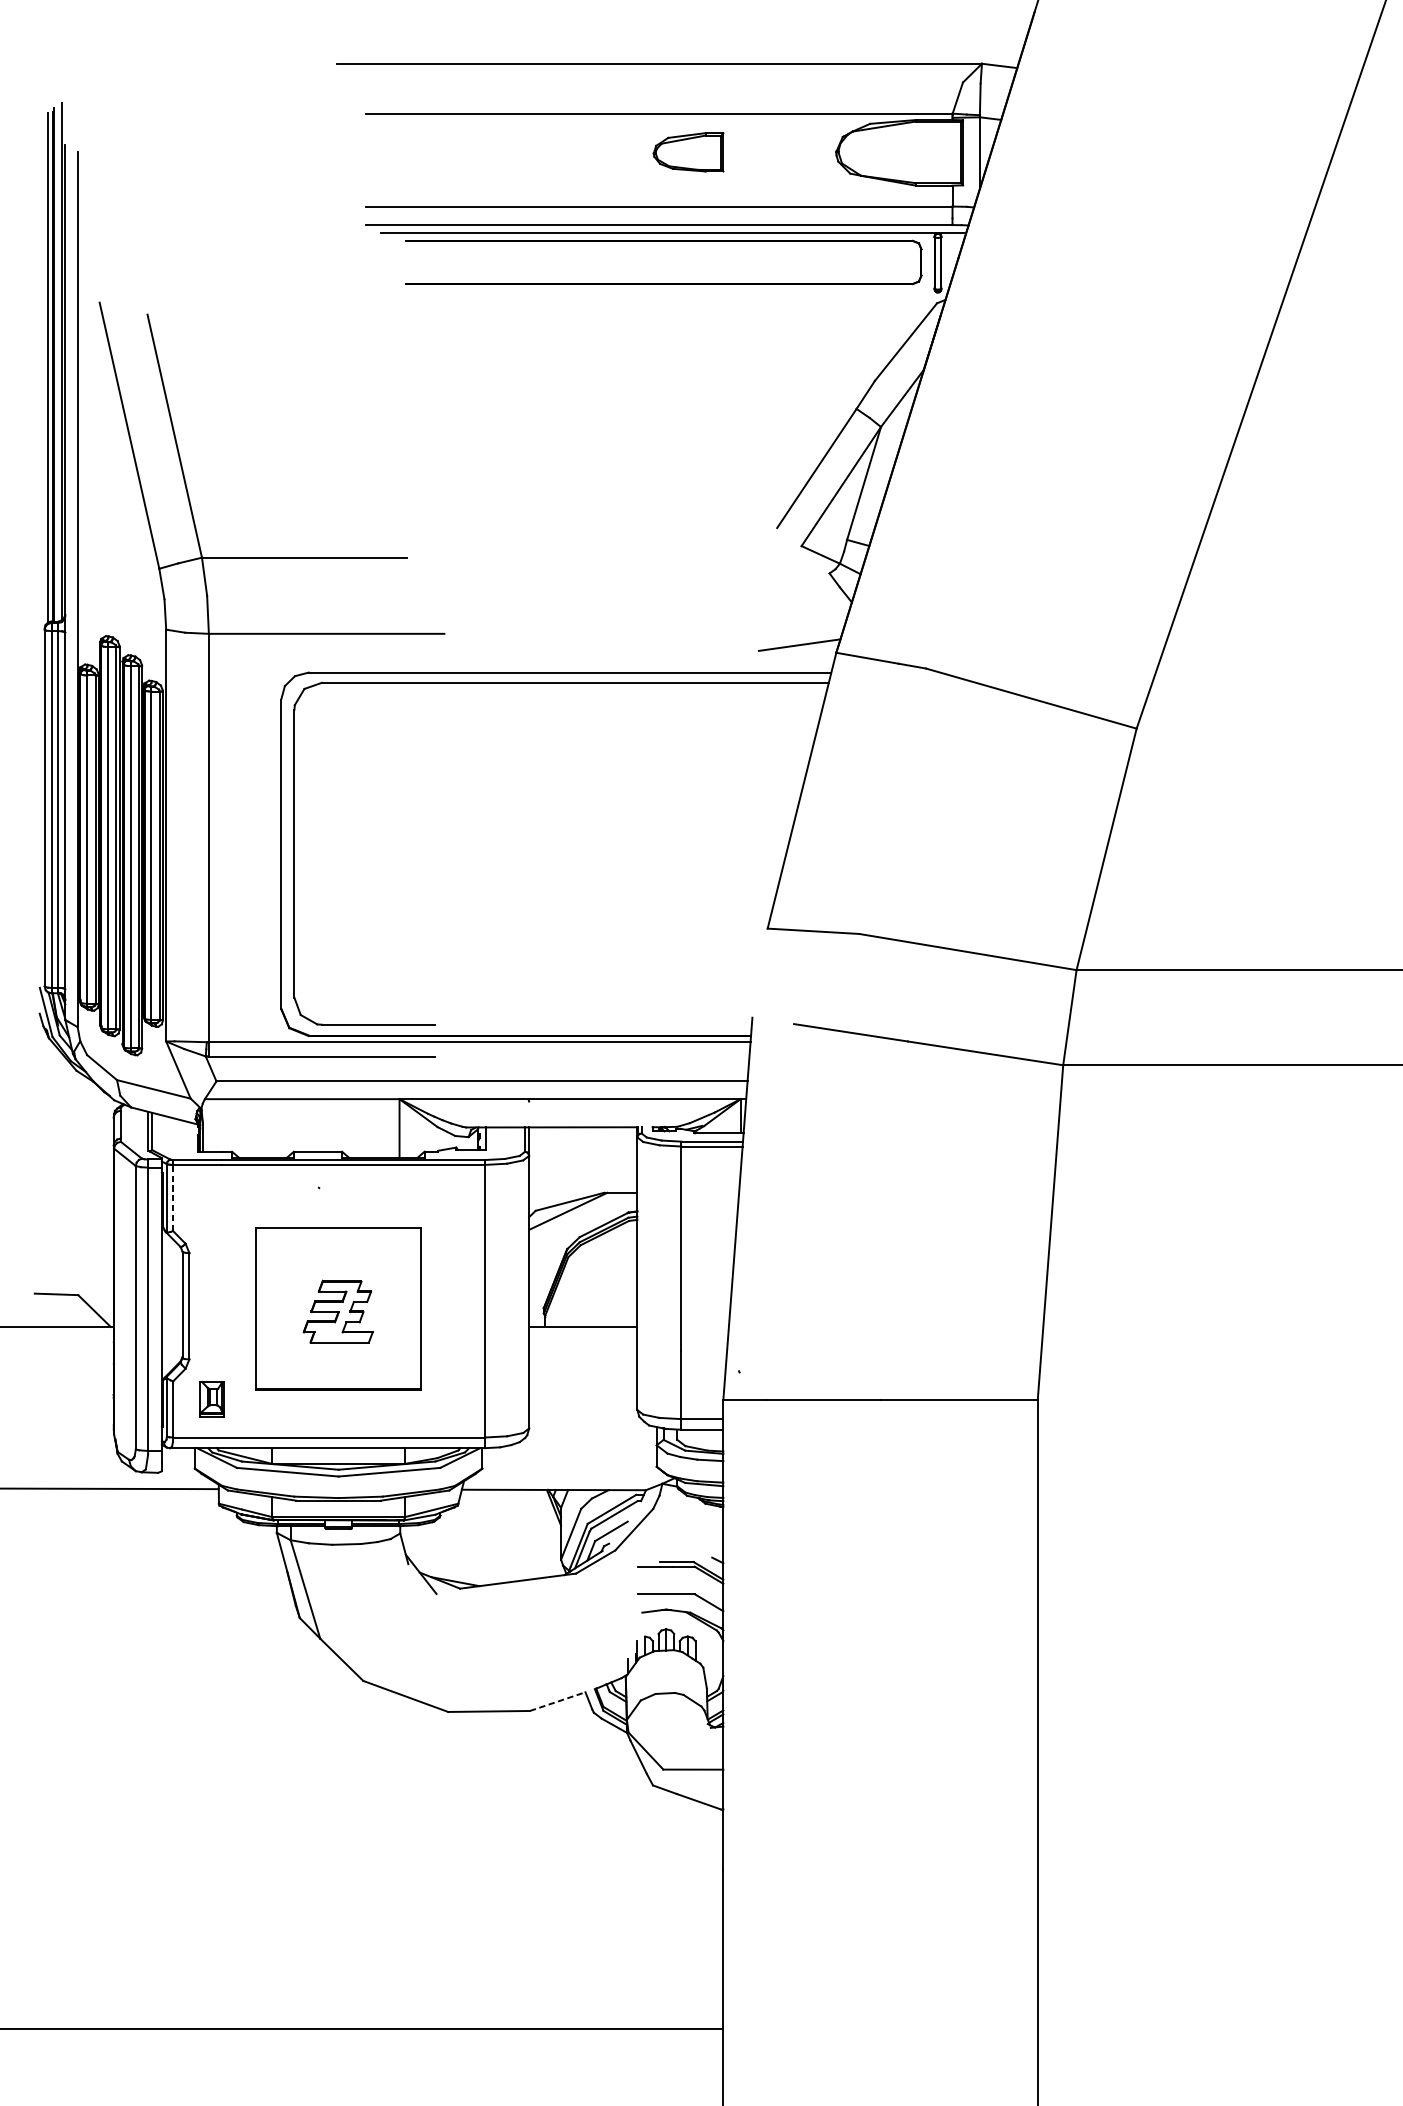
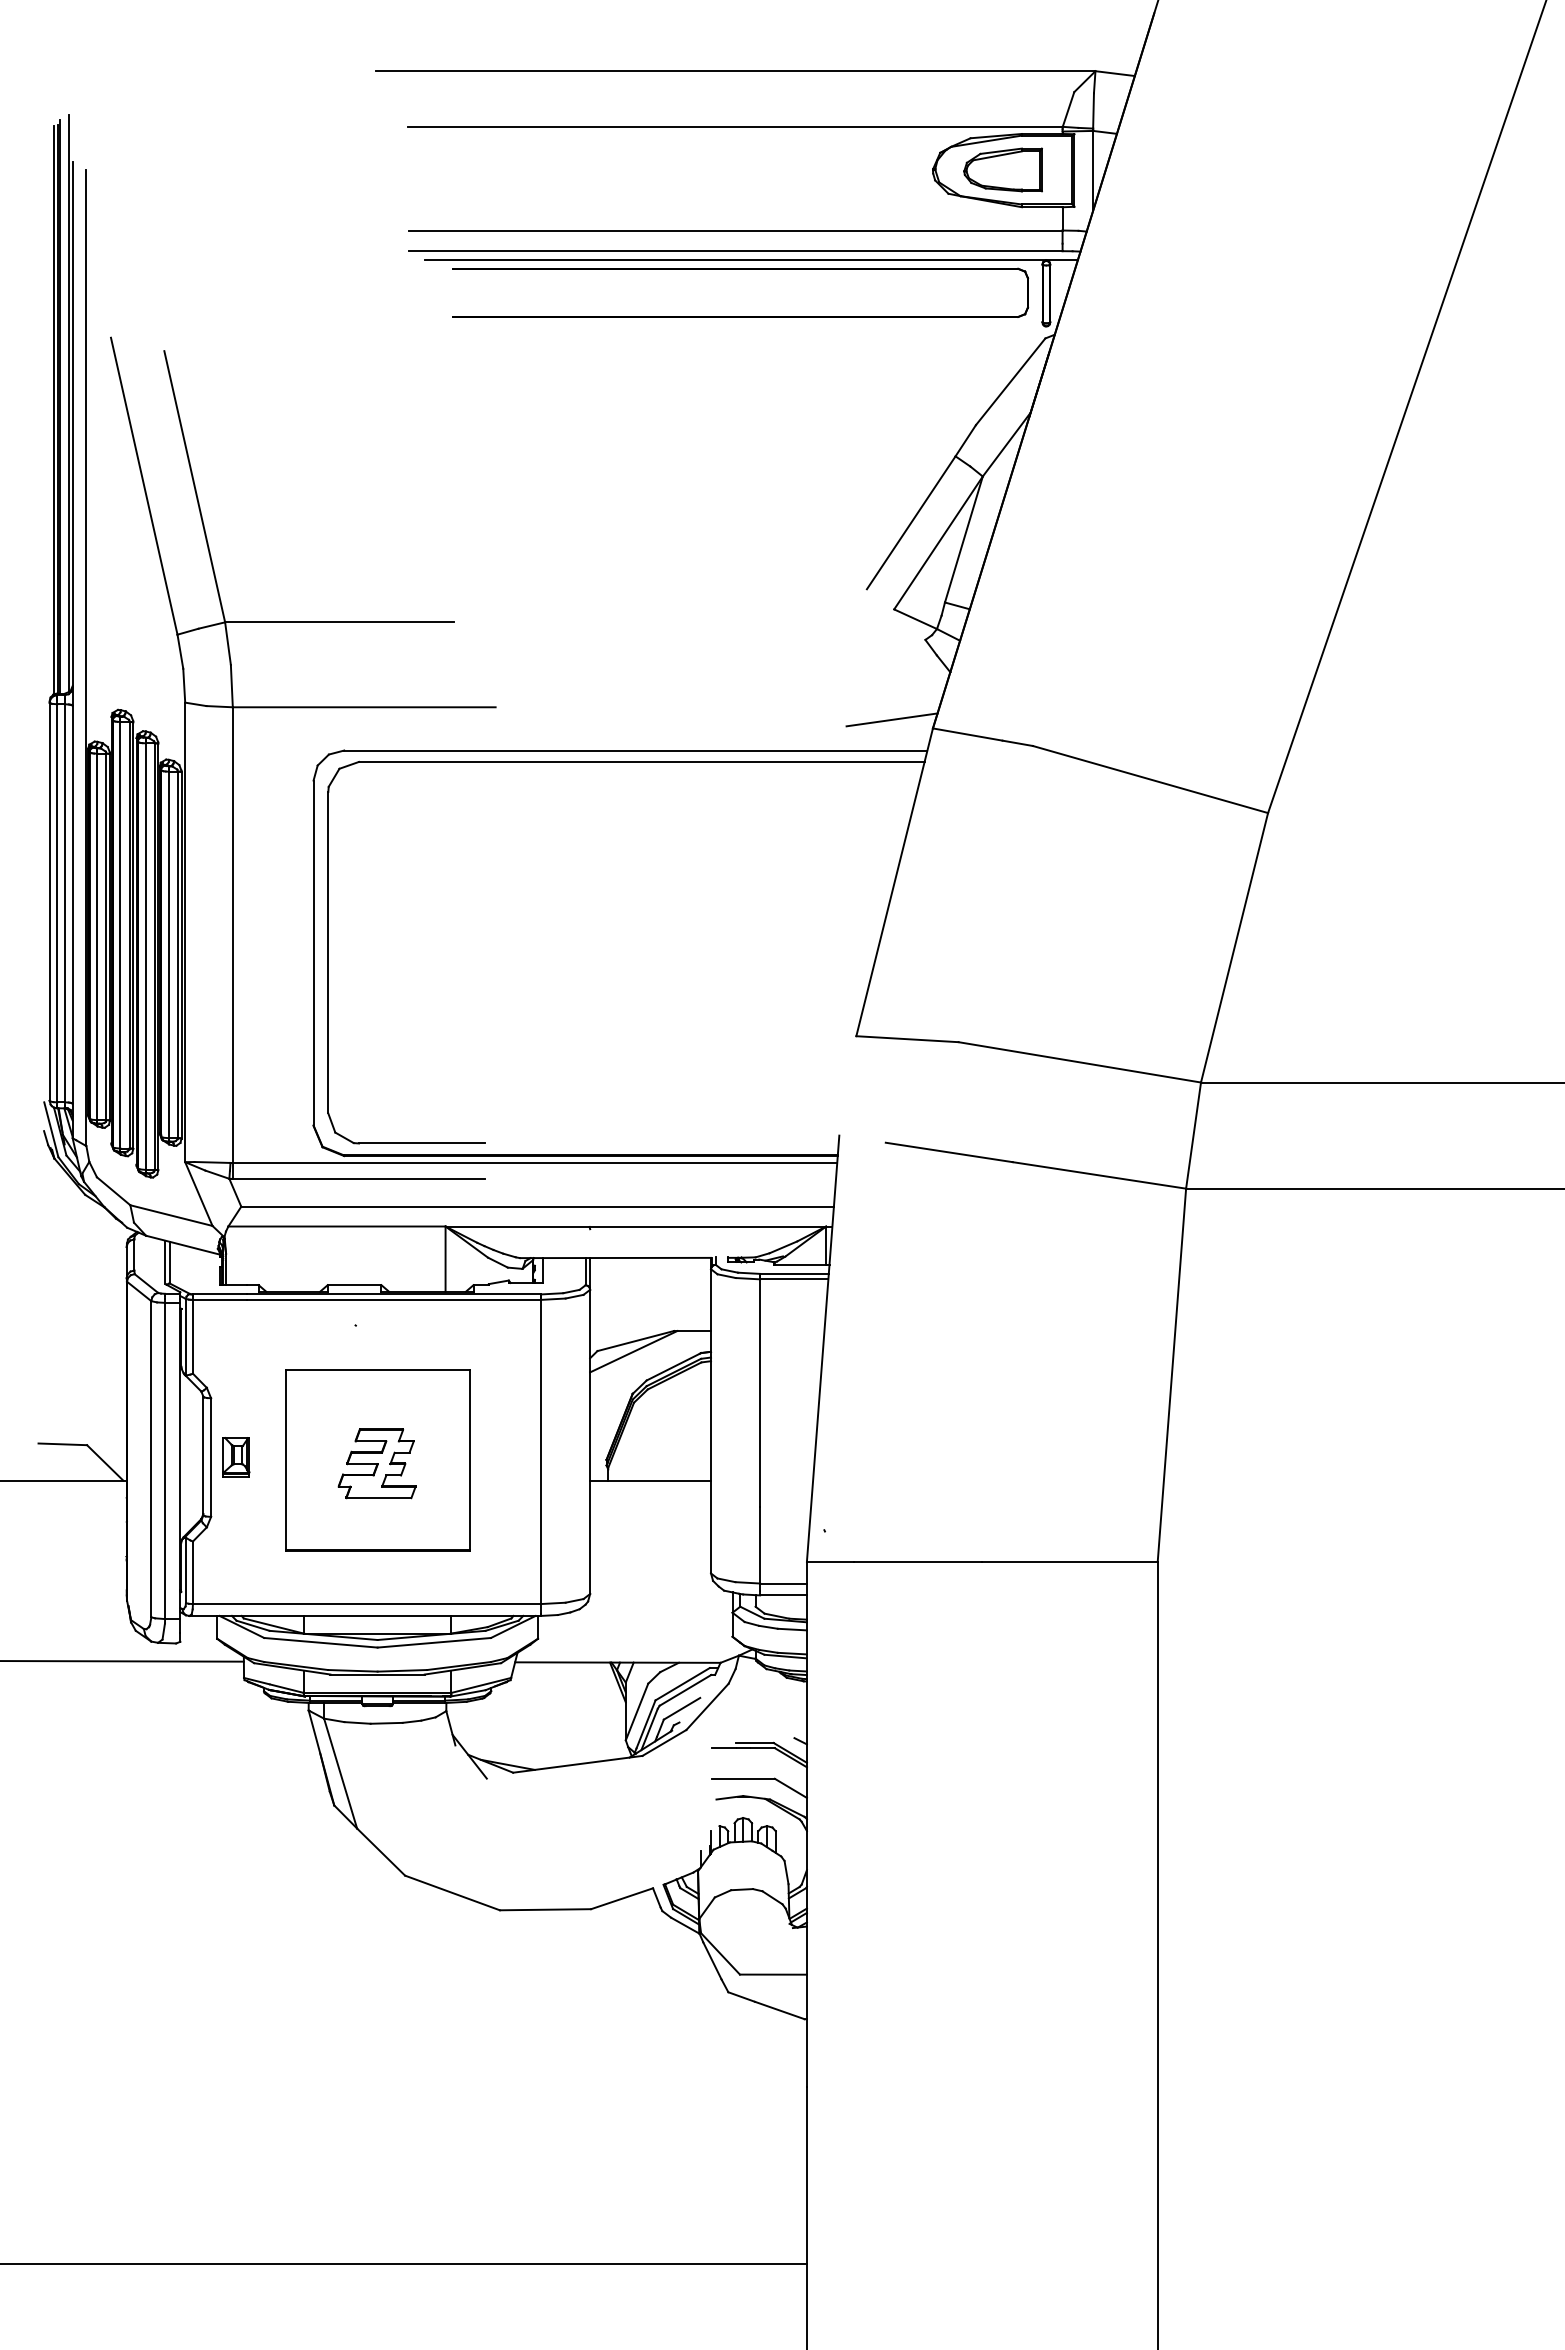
part: (688, 151) -> (1002, 169), moved
line: (172, 1197) -> (192, 1336), dashed -> solid
part: (212, 1399) -> (236, 1457), moved
line: (558, 1701) -> (622, 1898), dashed -> solid

